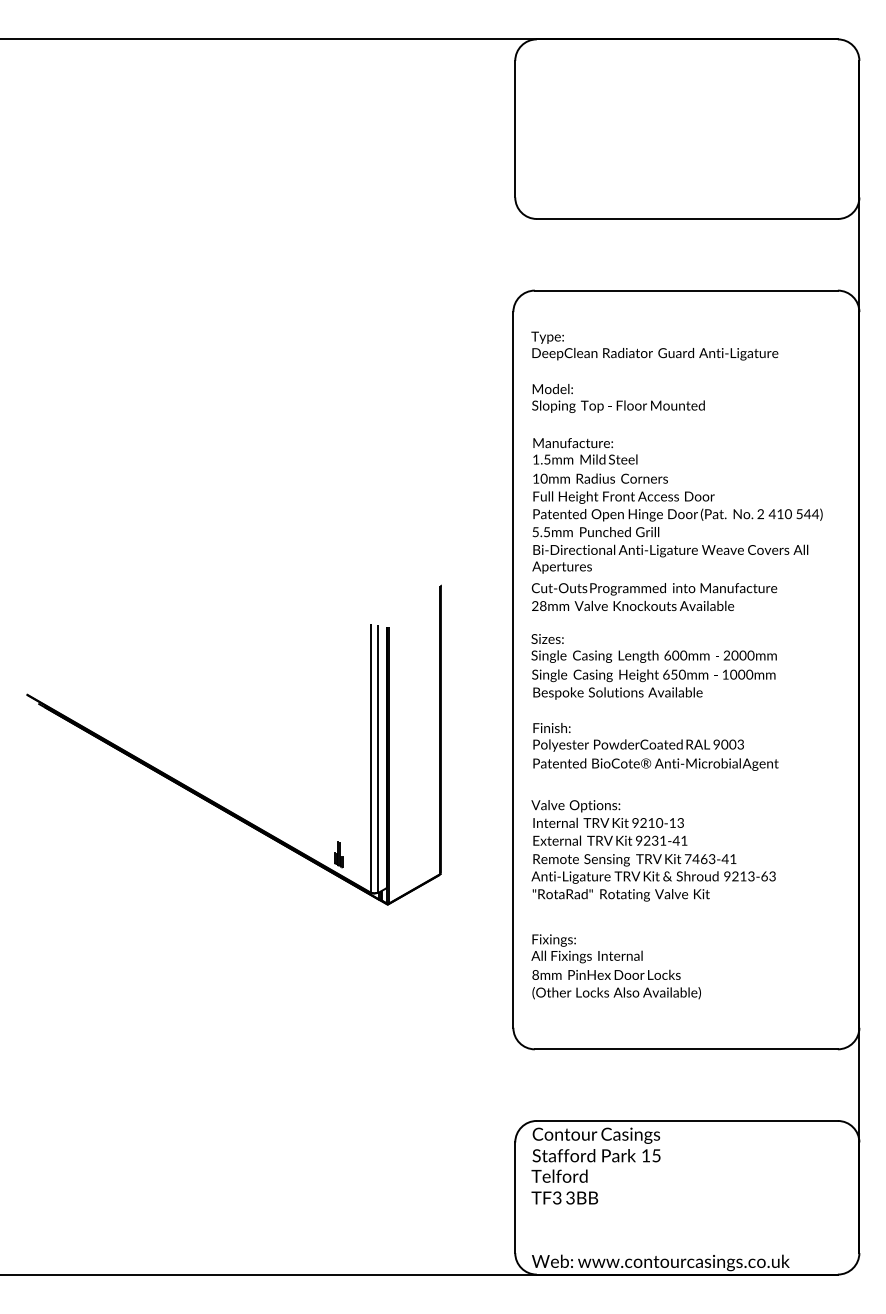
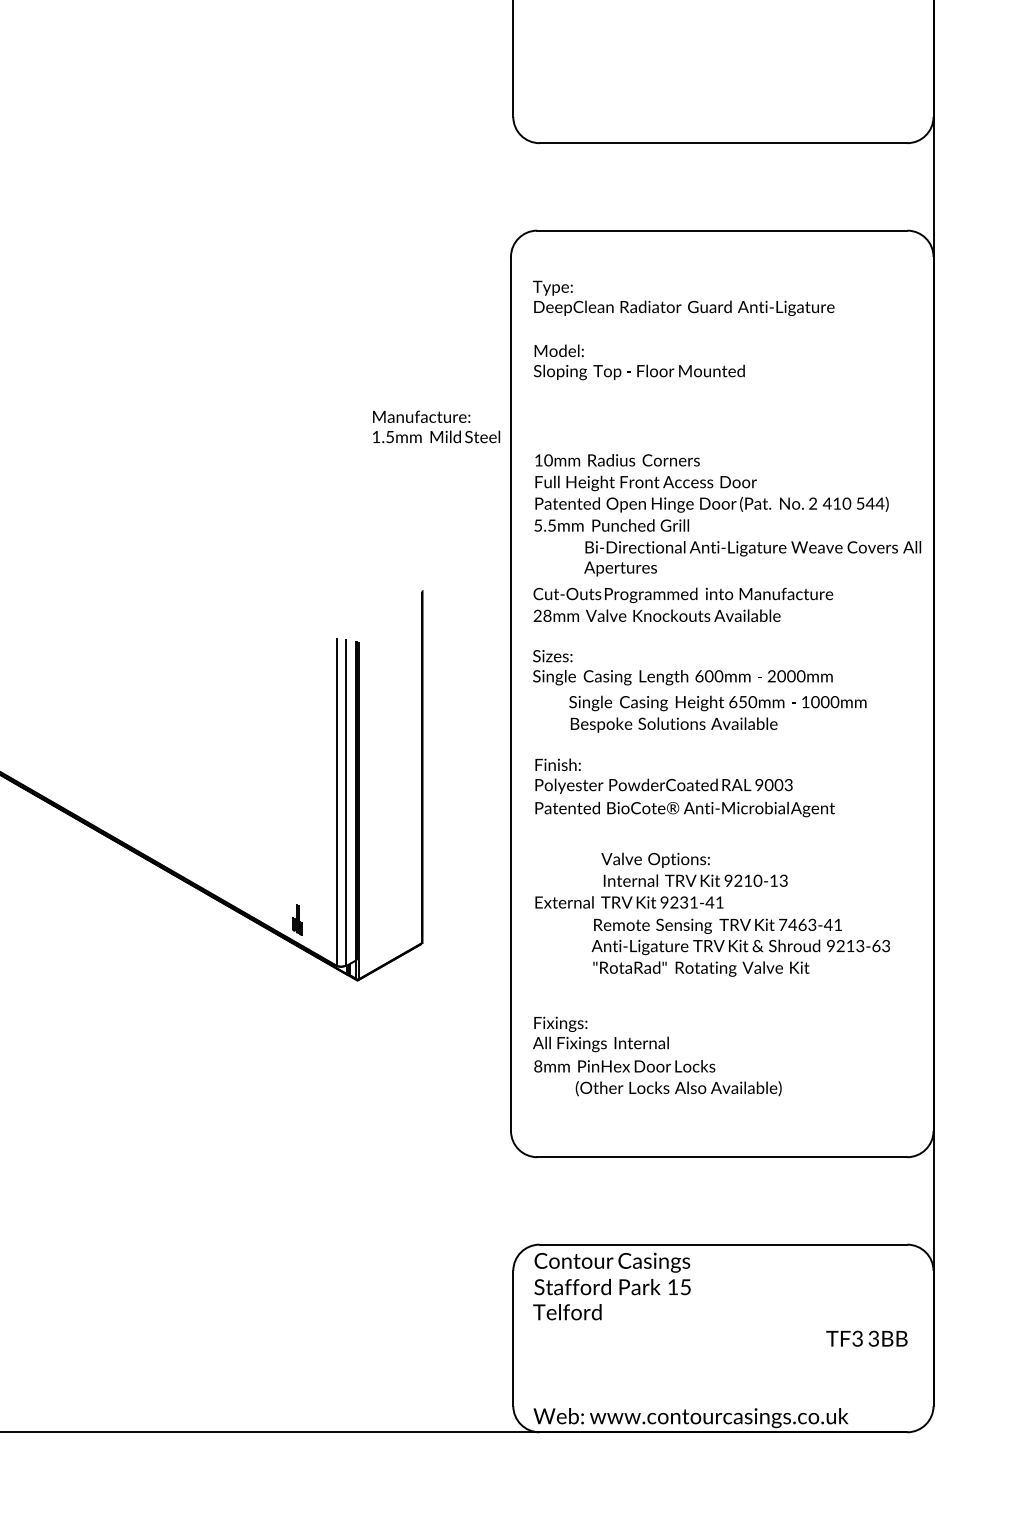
text: (585, 451) -> (436, 427), moved
text: (670, 558) -> (752, 557), moved
text: (653, 684) -> (717, 714), moved
text: (607, 813) -> (694, 869), moved
text: (653, 877) -> (740, 947), moved
text: (616, 993) -> (678, 1089), moved
text: (564, 1197) -> (866, 1338), moved

